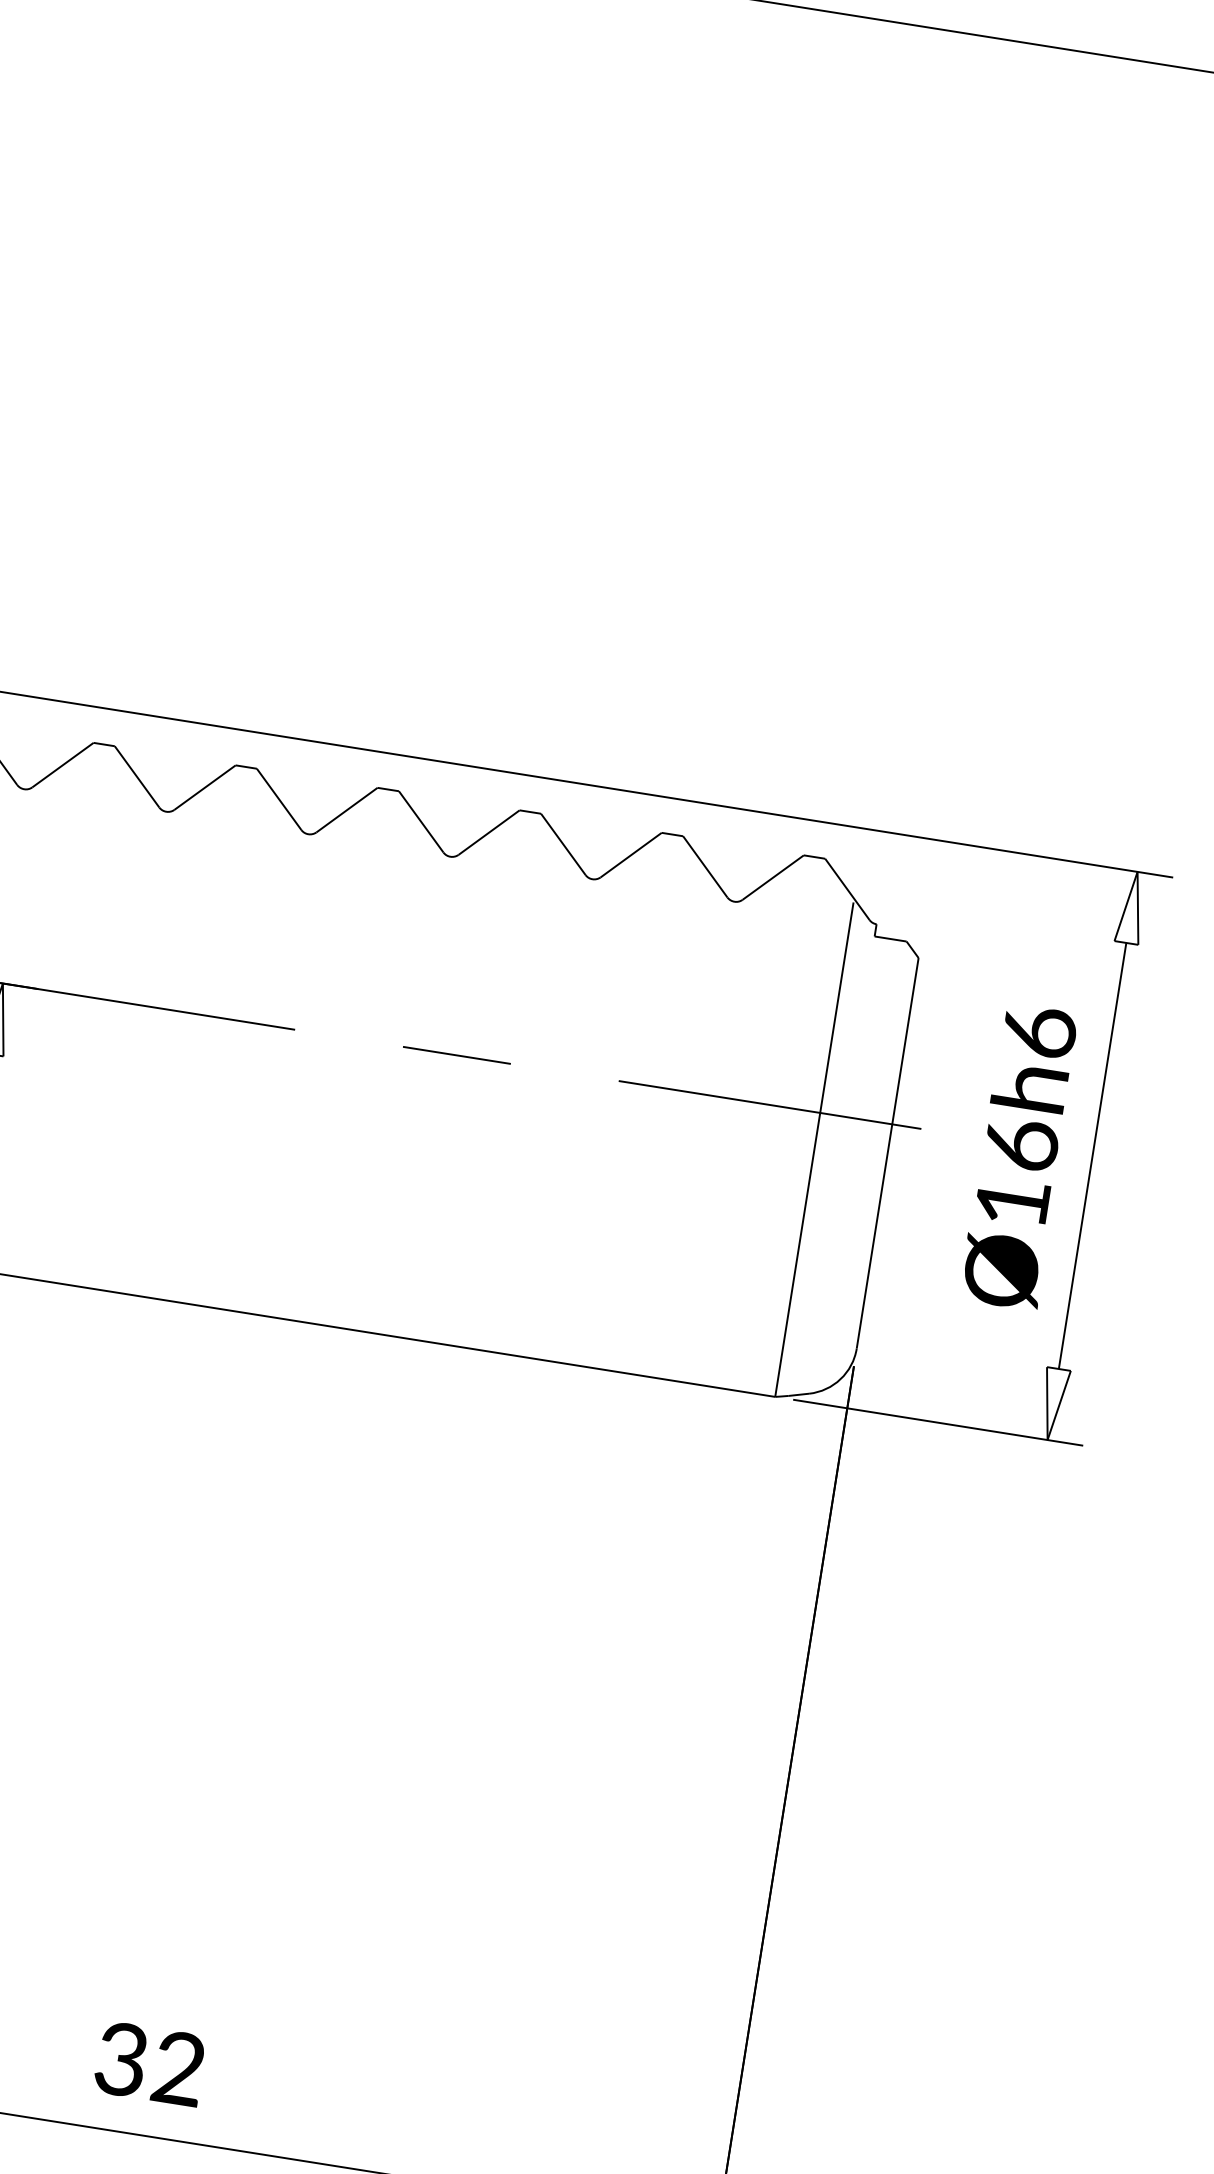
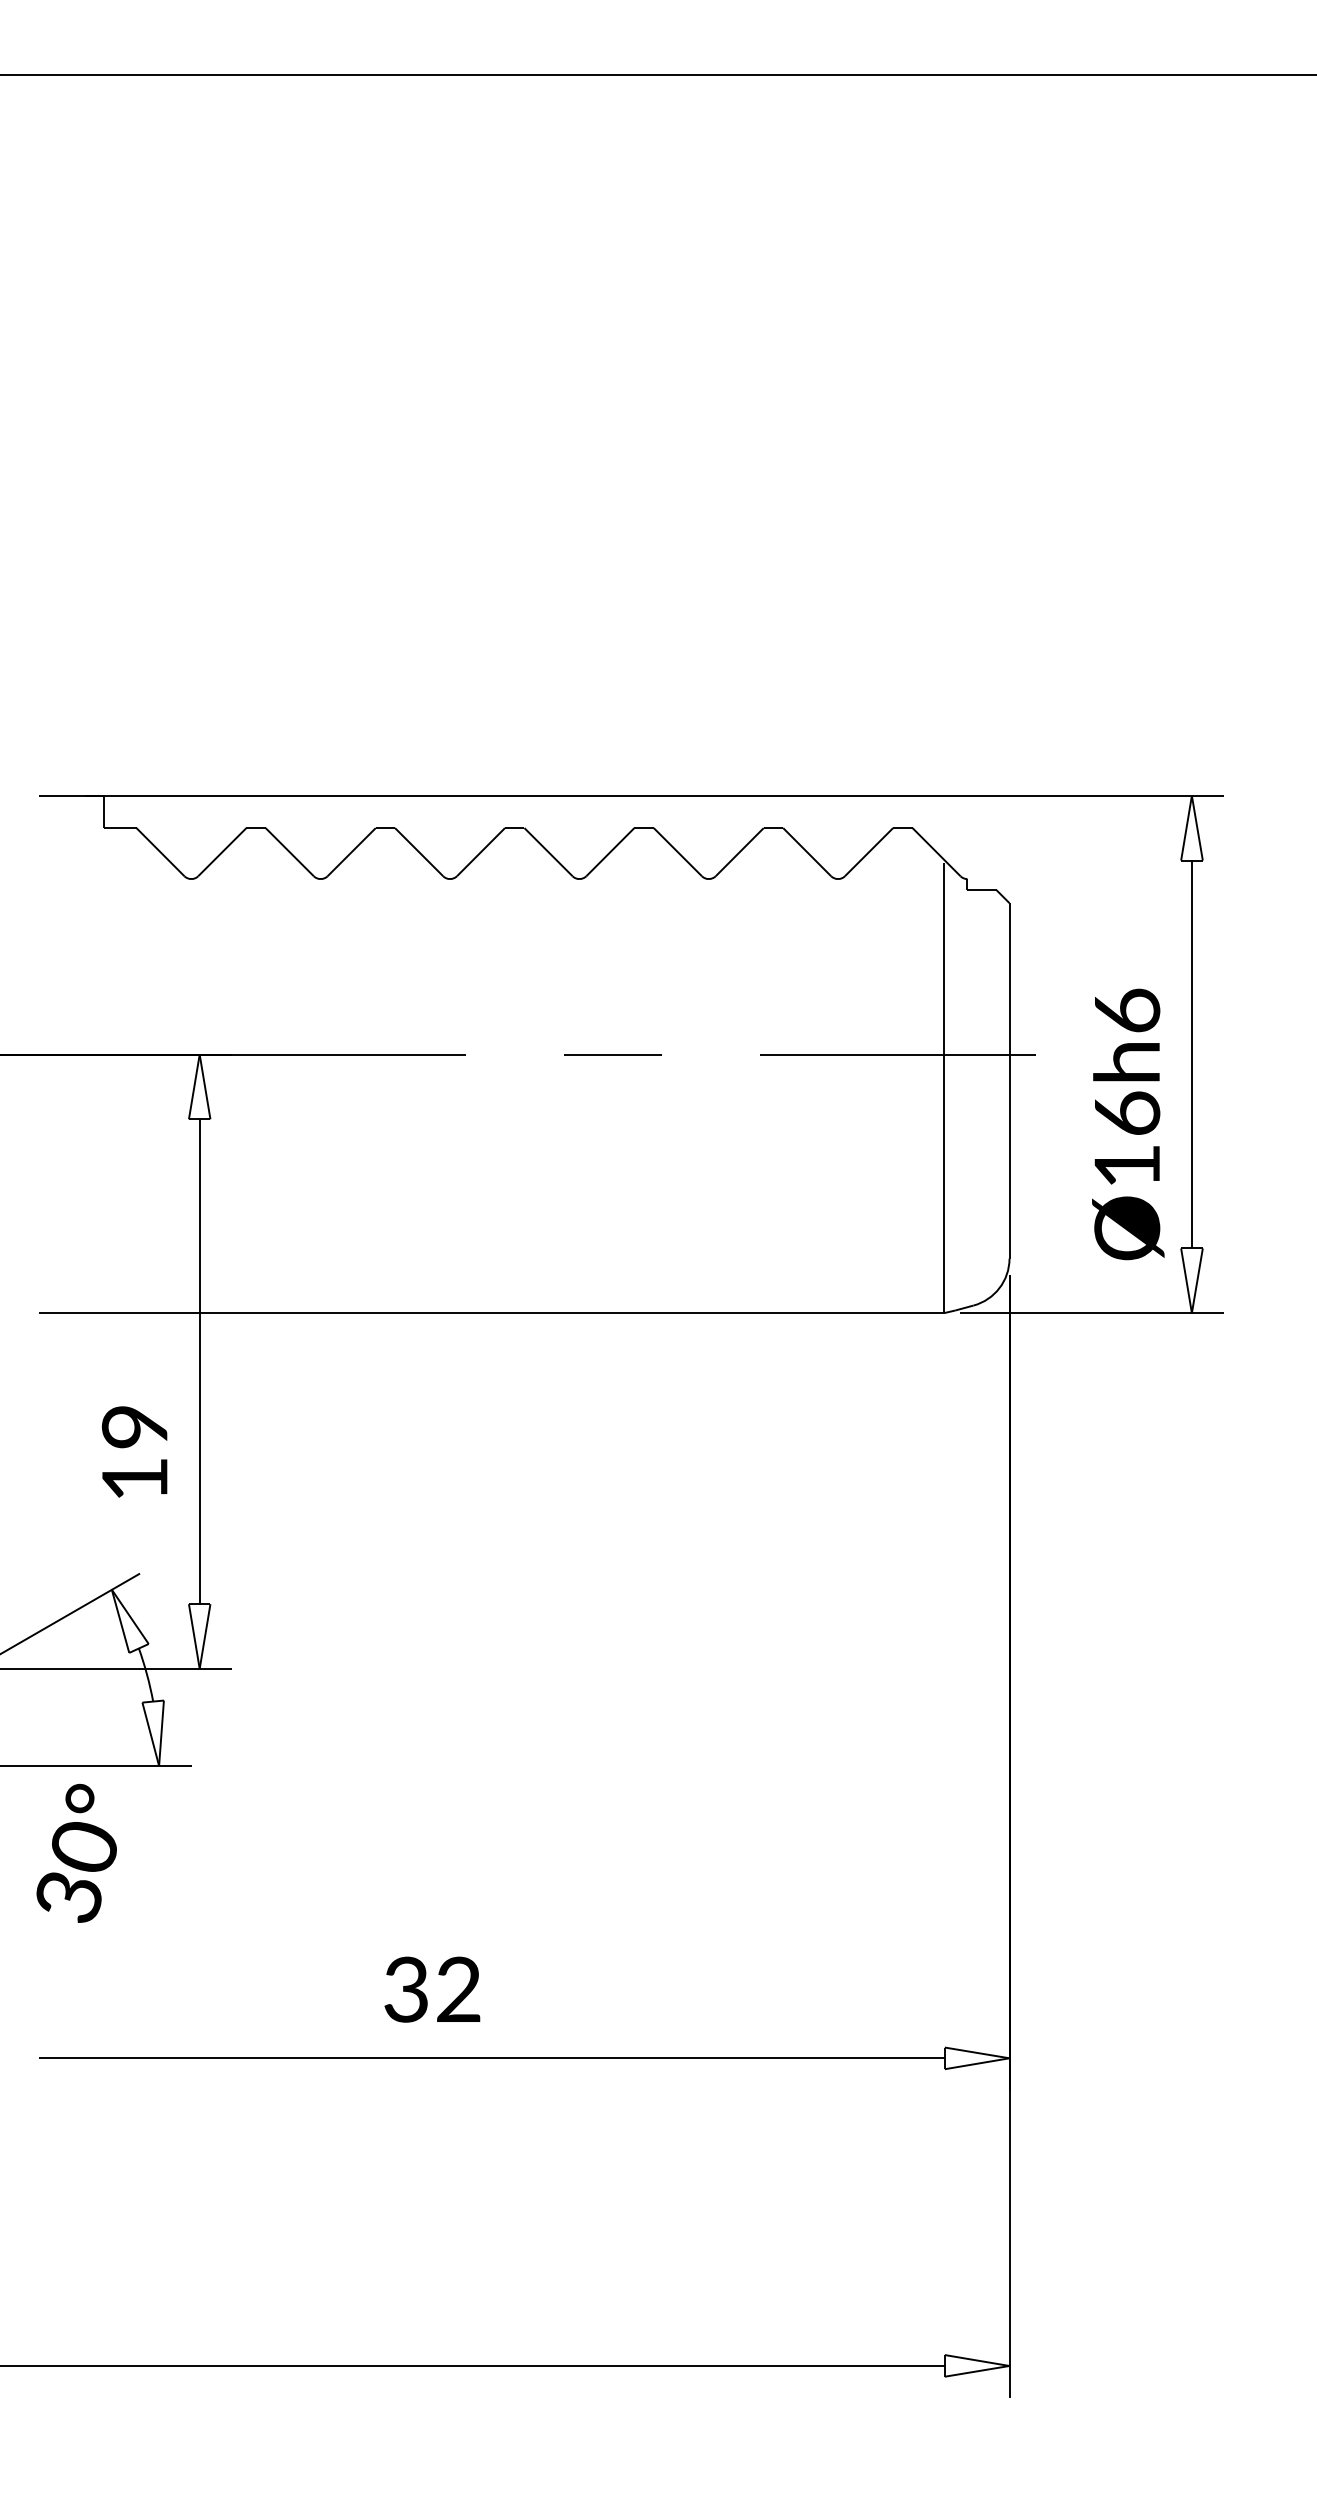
text: (1021, 1157) -> (1128, 1124), moved
text: (150, 2063) -> (432, 1989), moved

